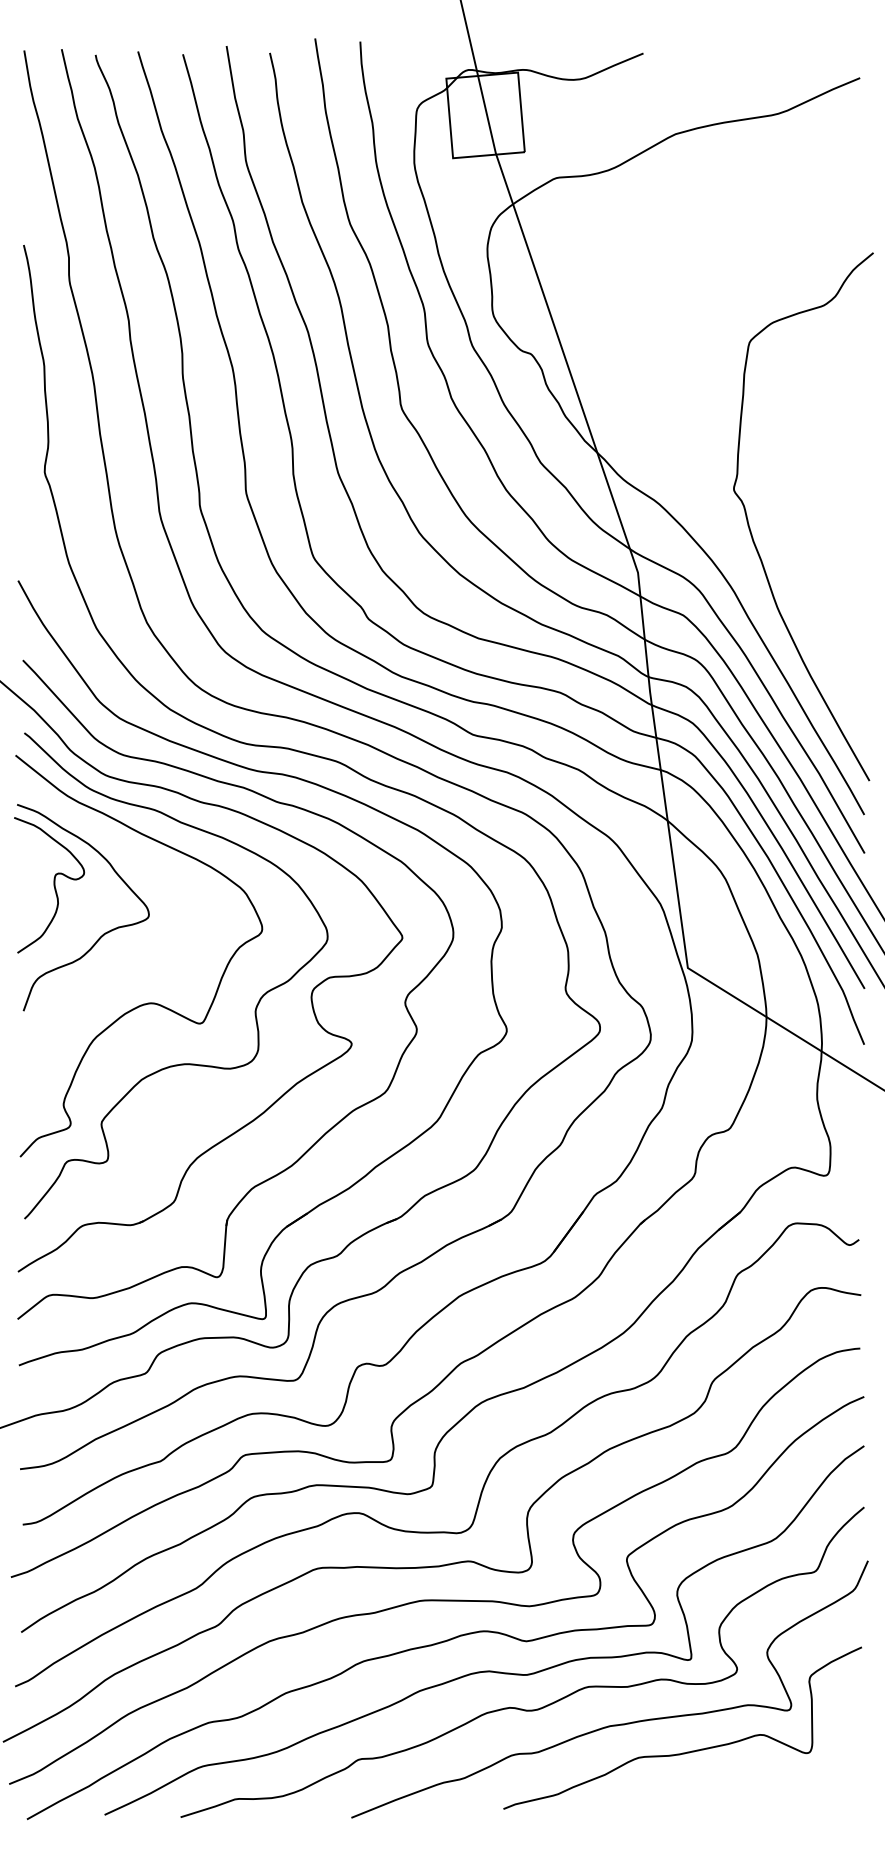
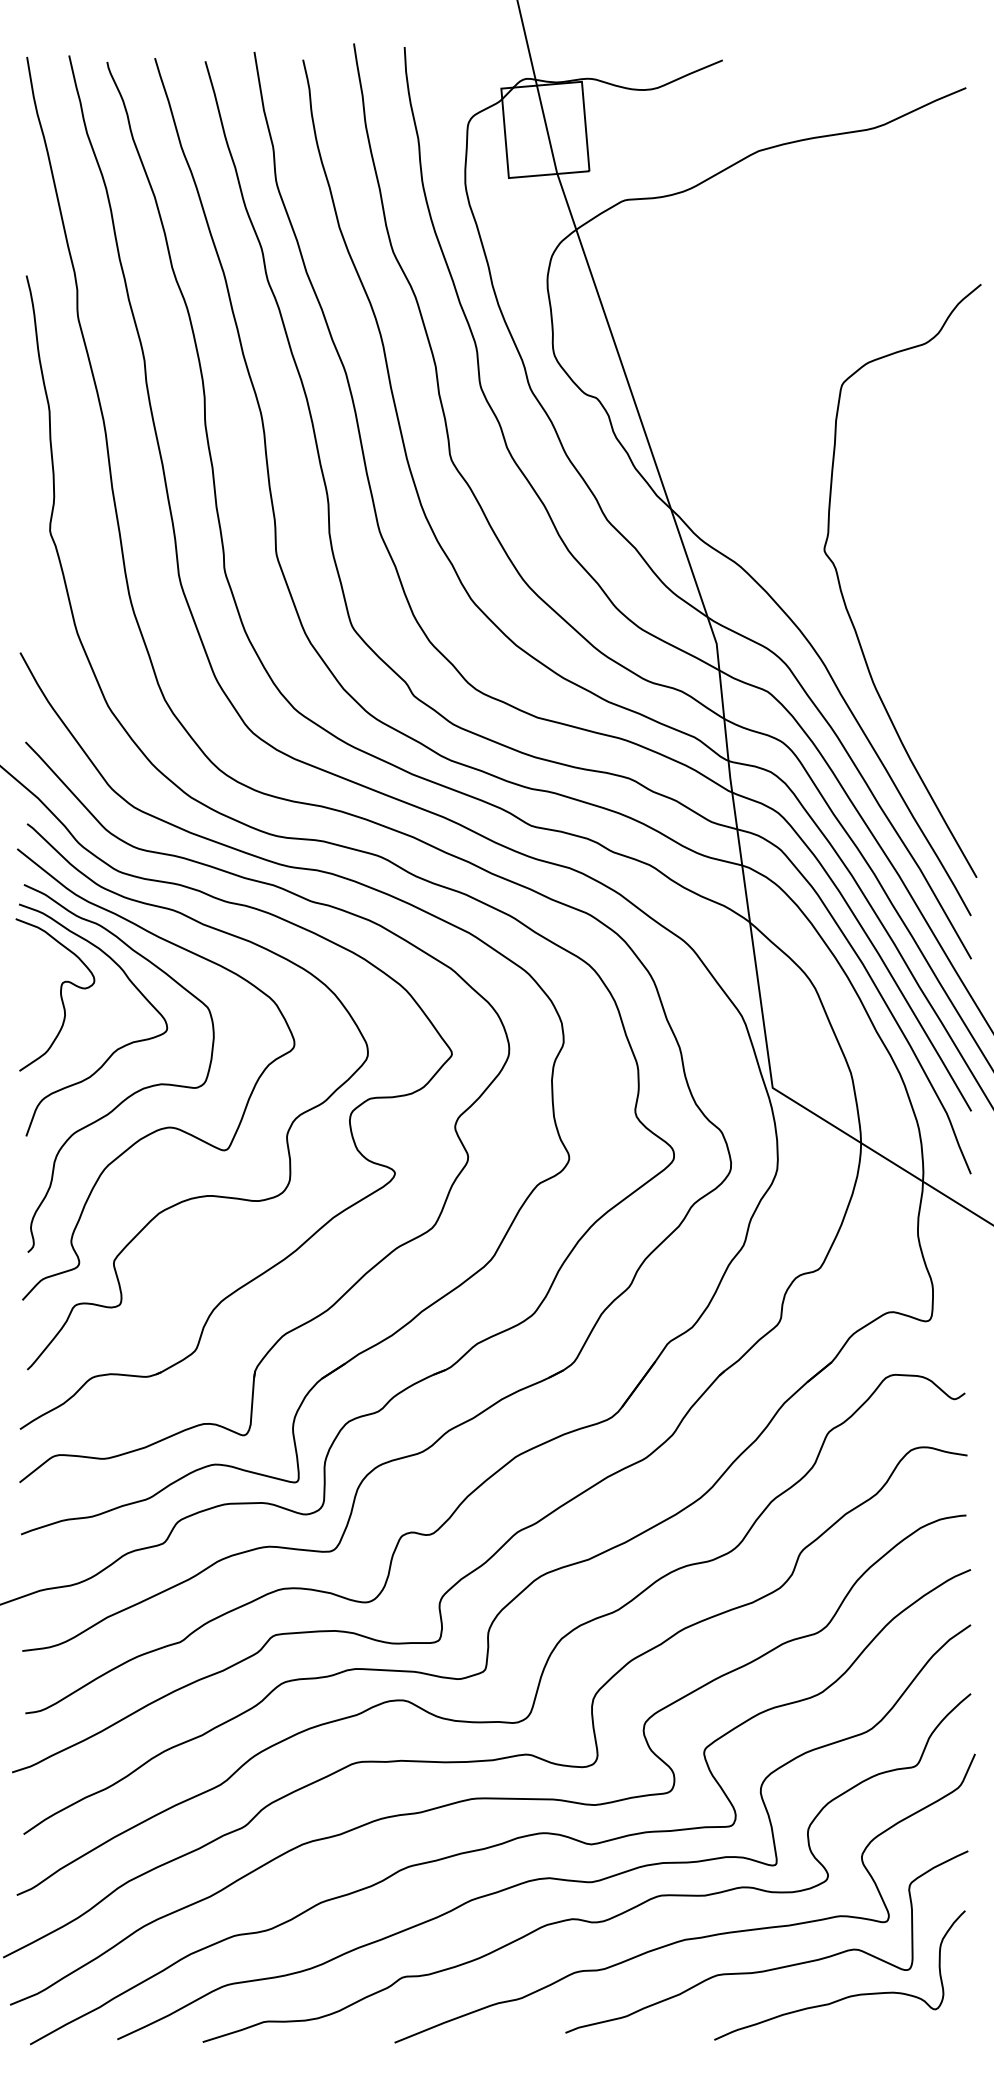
curve: (121, 970) -> (136, 1090), added
curve: (753, 1776) -> (846, 1996), added

